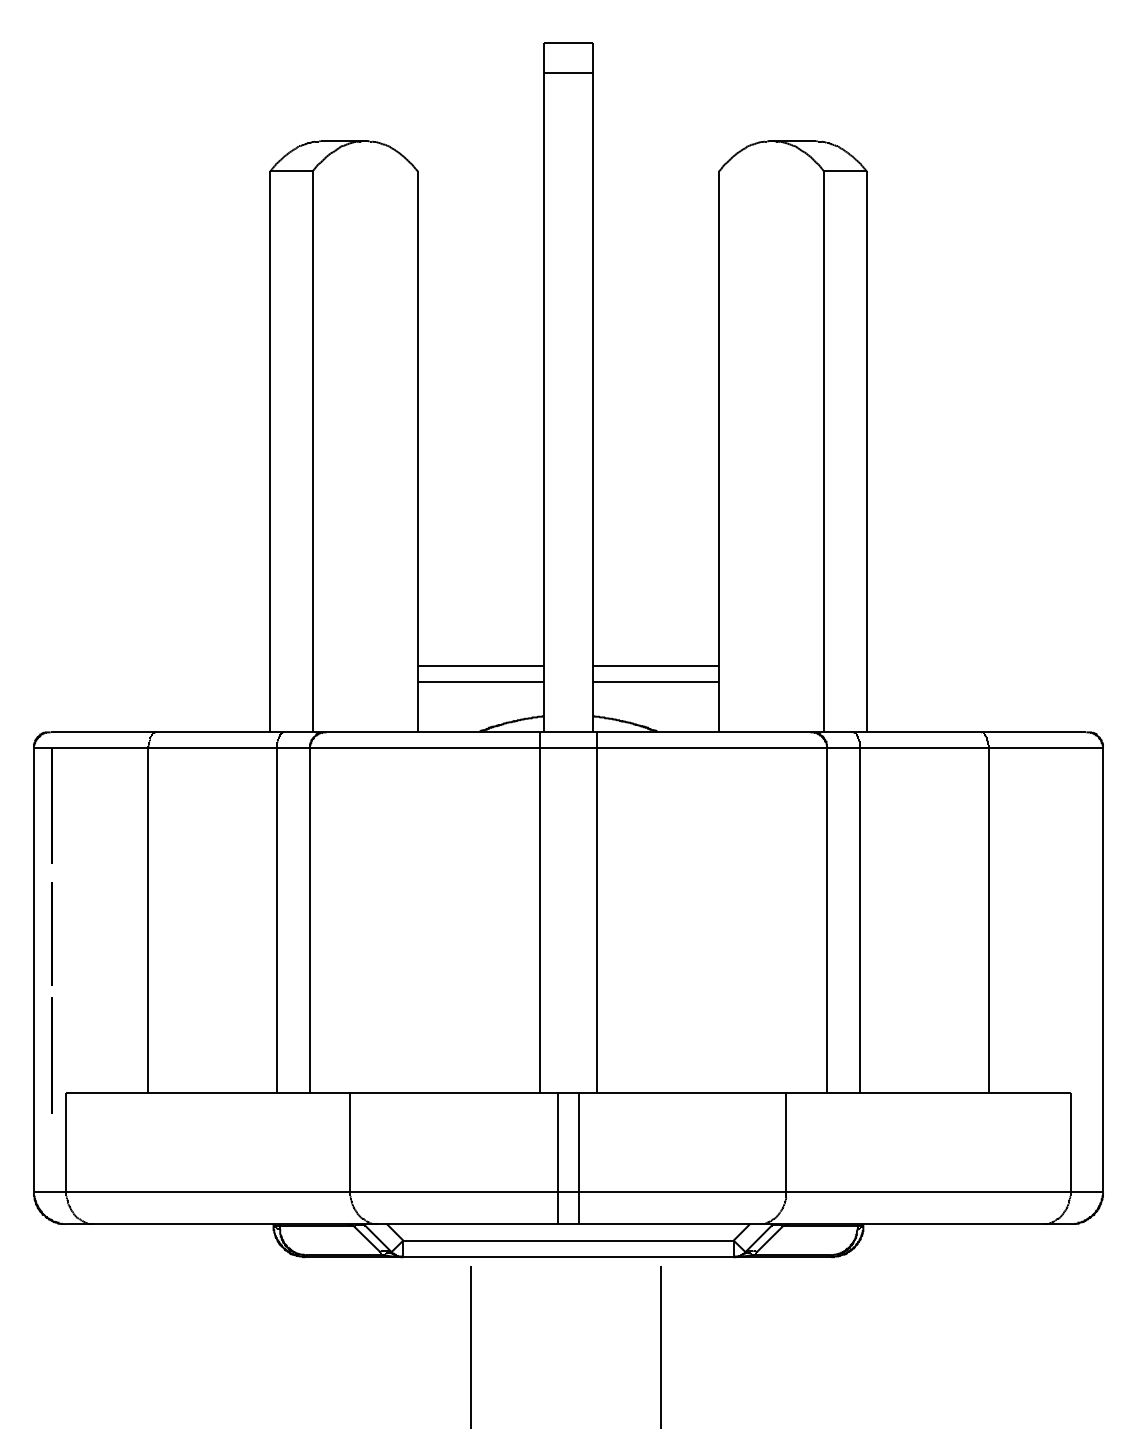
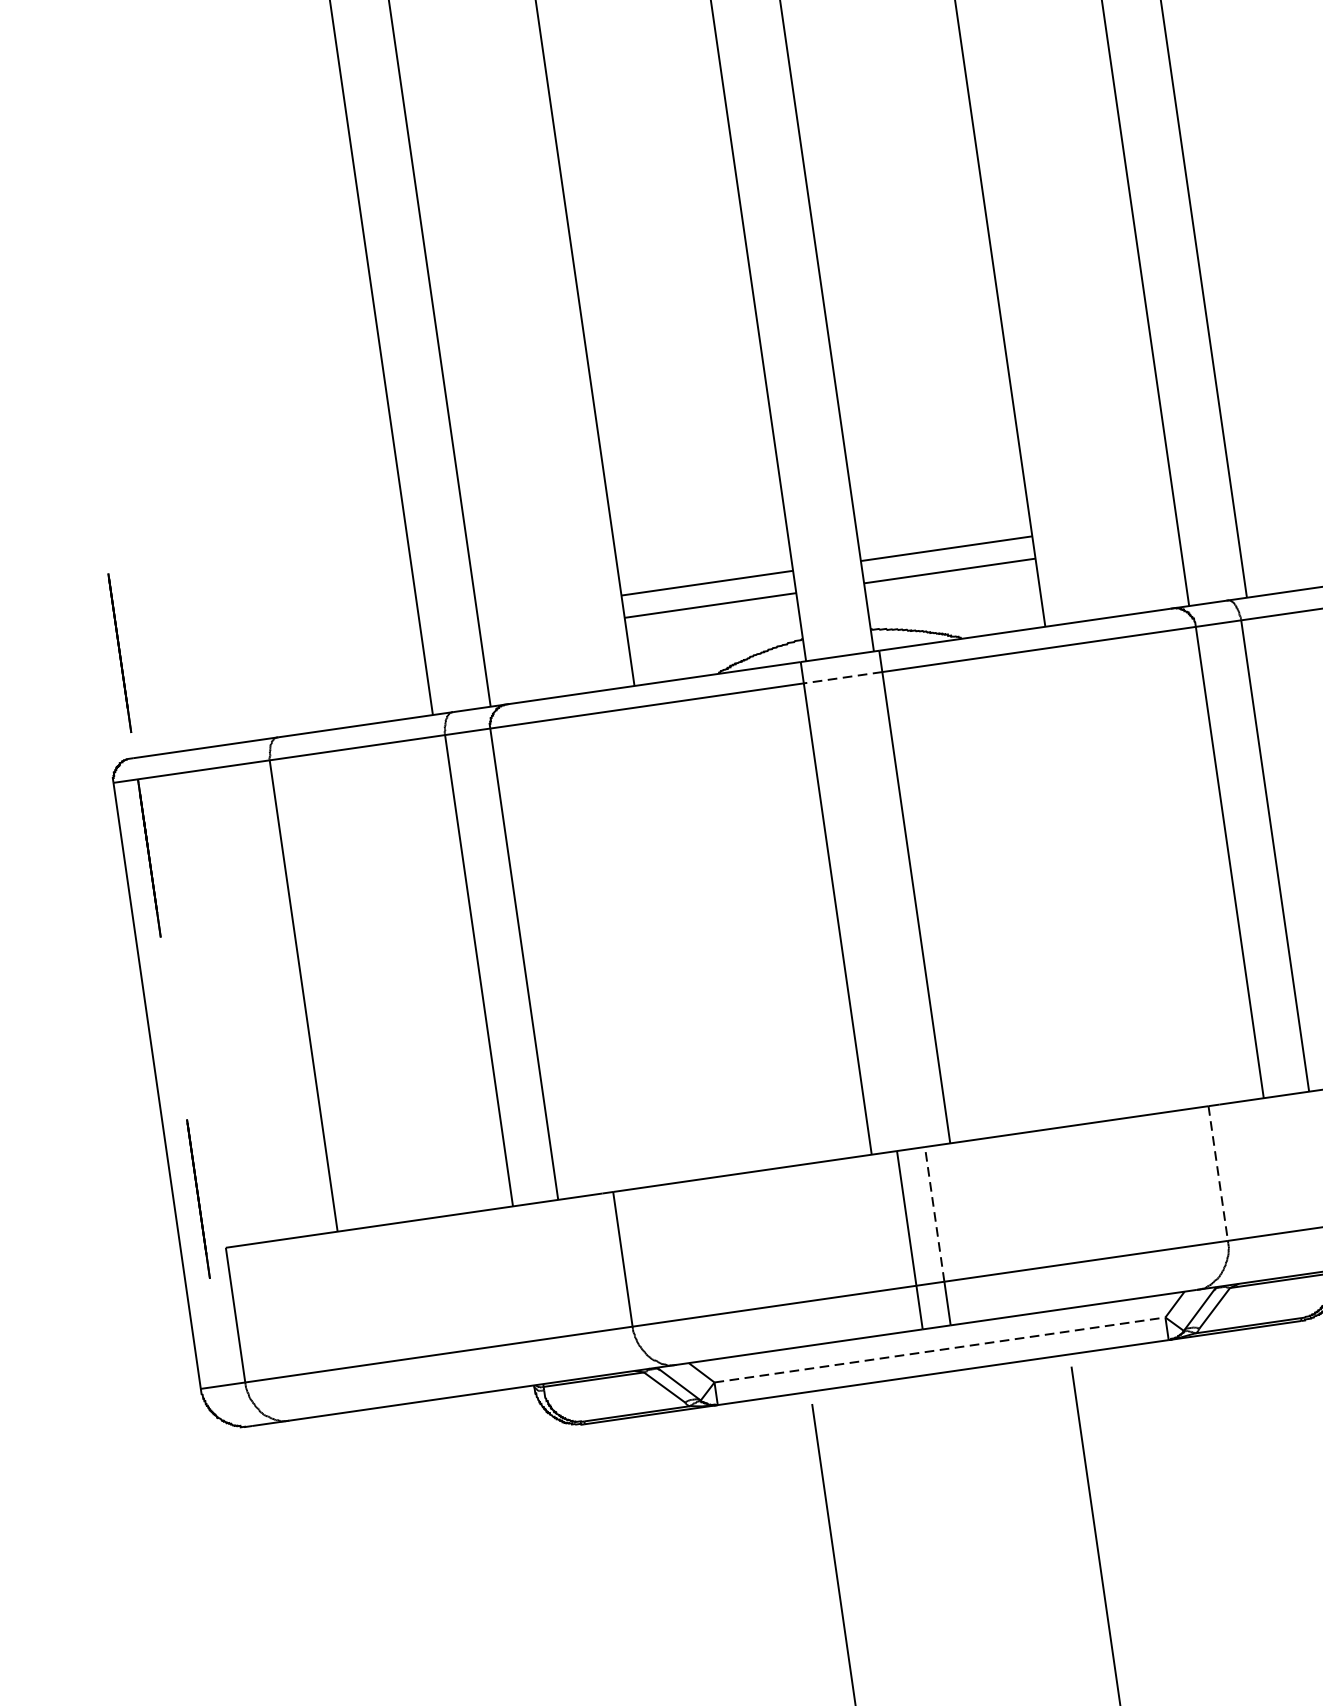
line: (51, 655) -> (119, 653), added
line: (568, 748) -> (843, 678), solid -> dashed
line: (51, 933) -> (173, 1032), removed
line: (578, 1142) -> (934, 1214), solid -> dashed
line: (786, 1143) -> (1218, 1174), solid -> dashed
line: (569, 1240) -> (941, 1349), solid -> dashed

